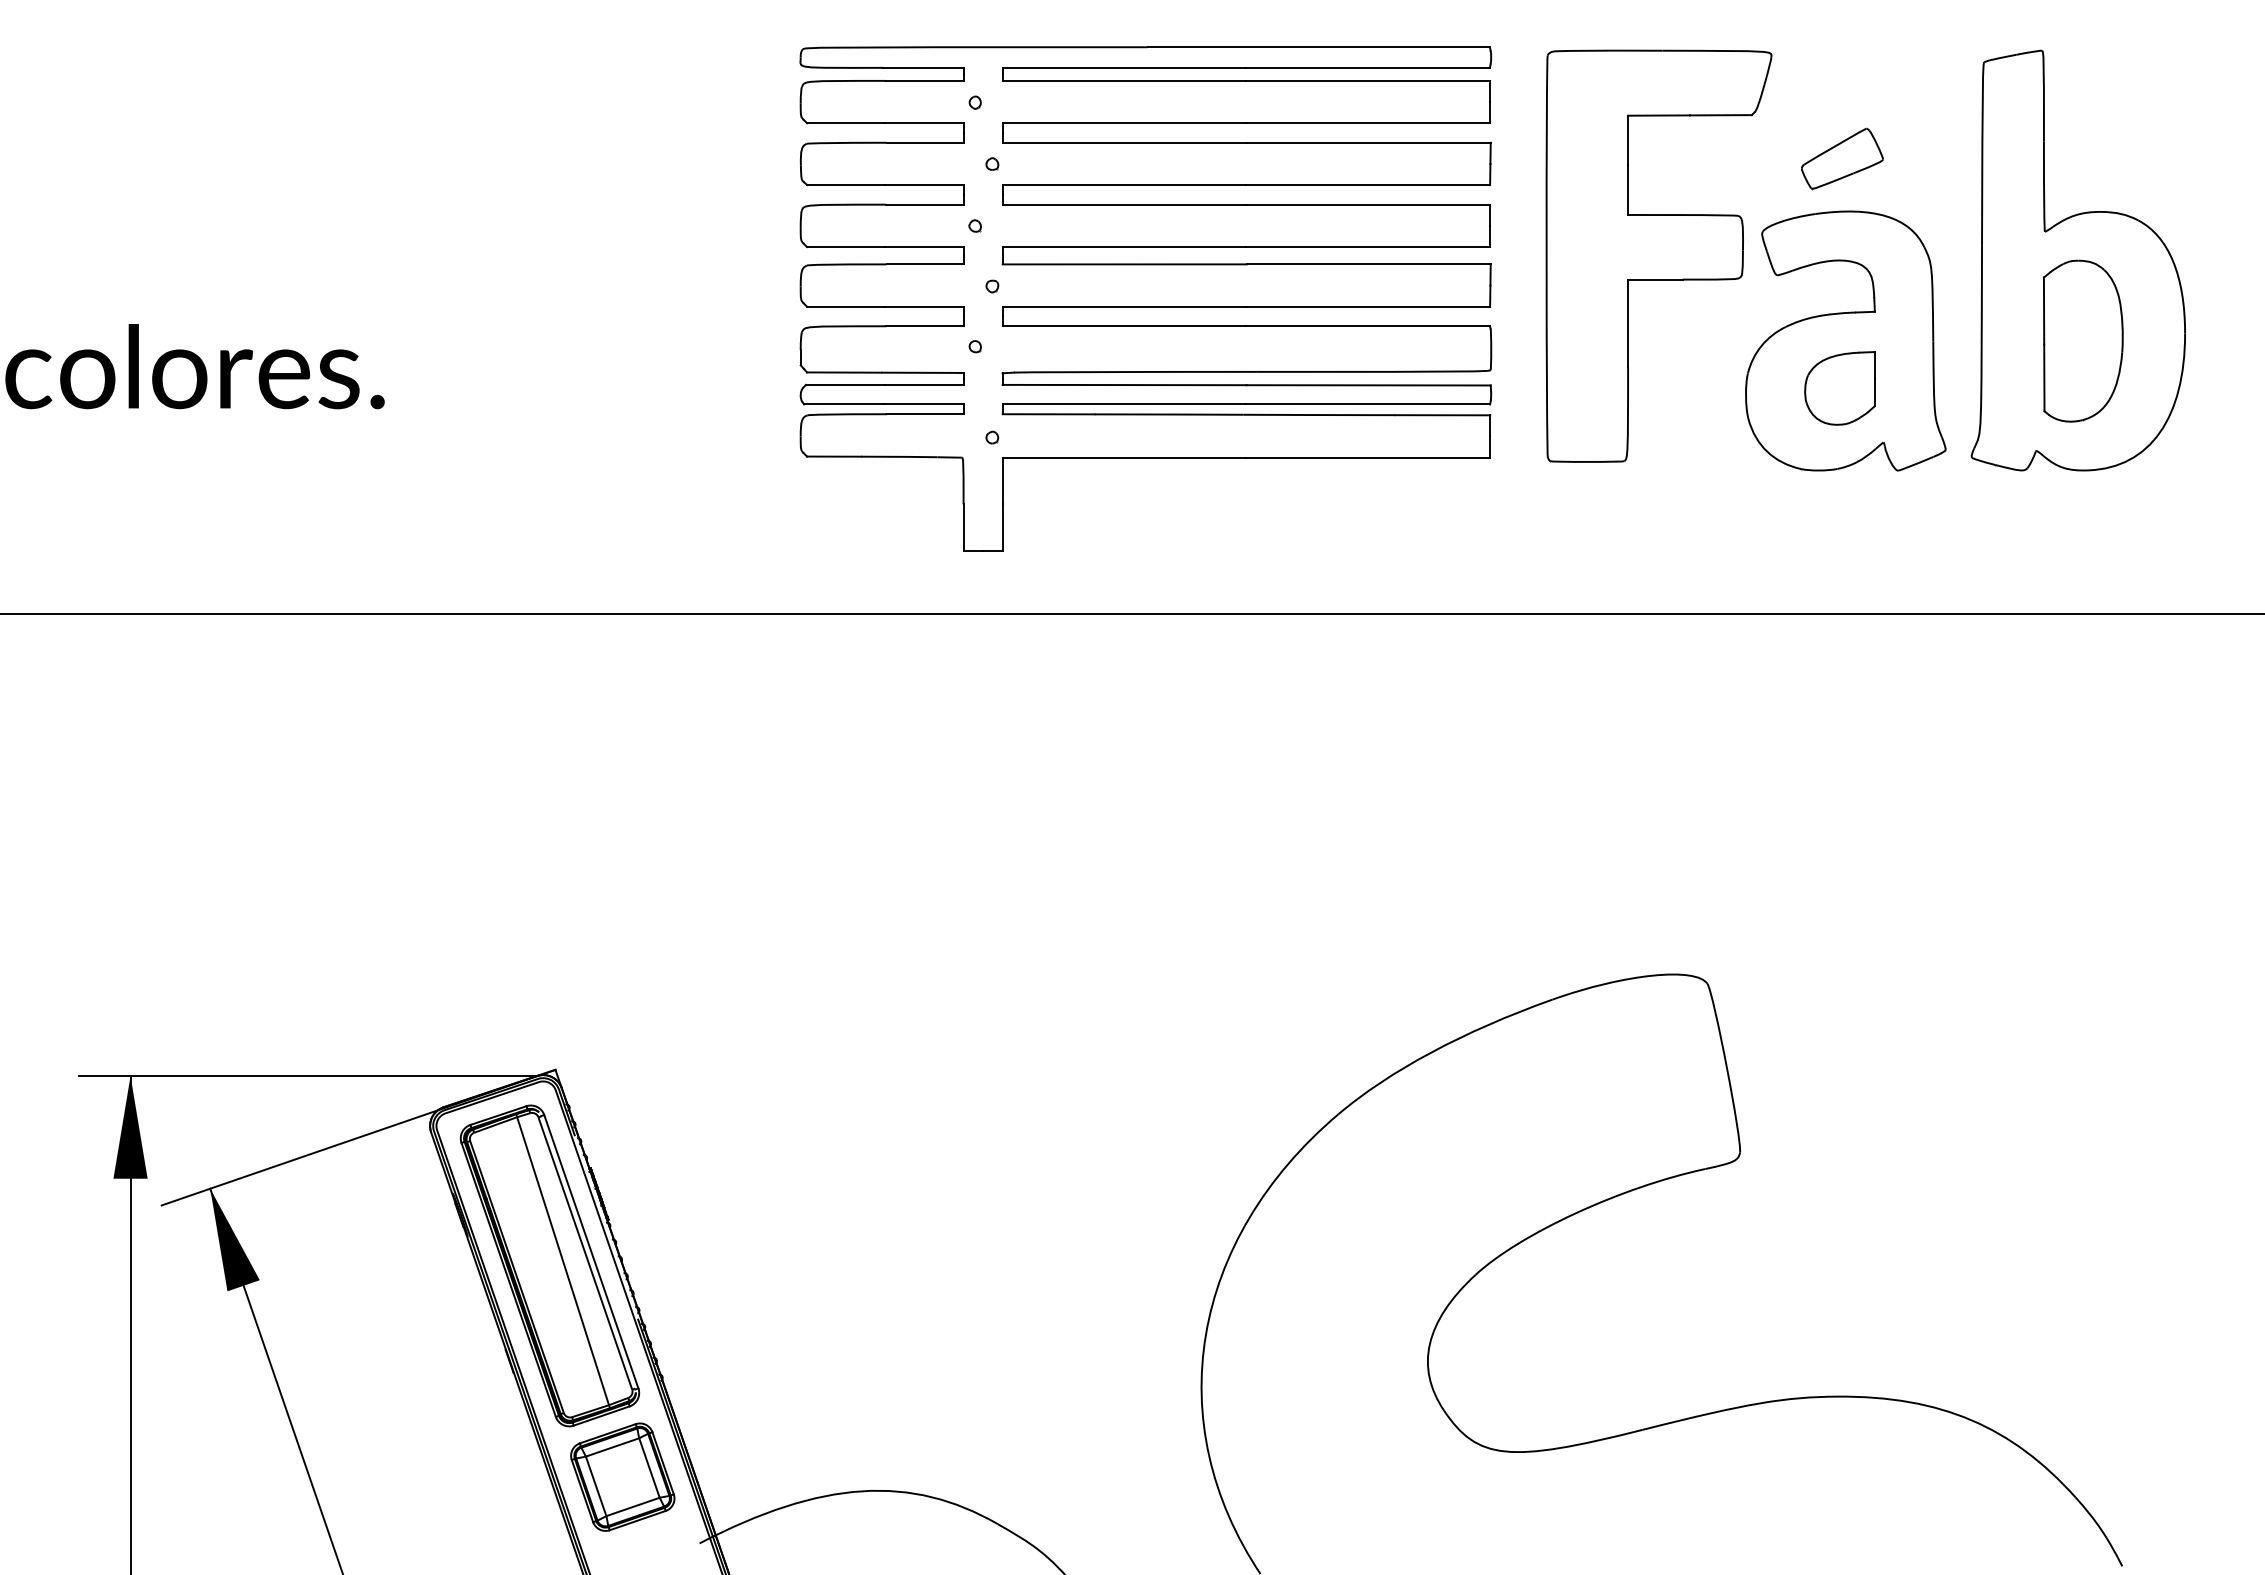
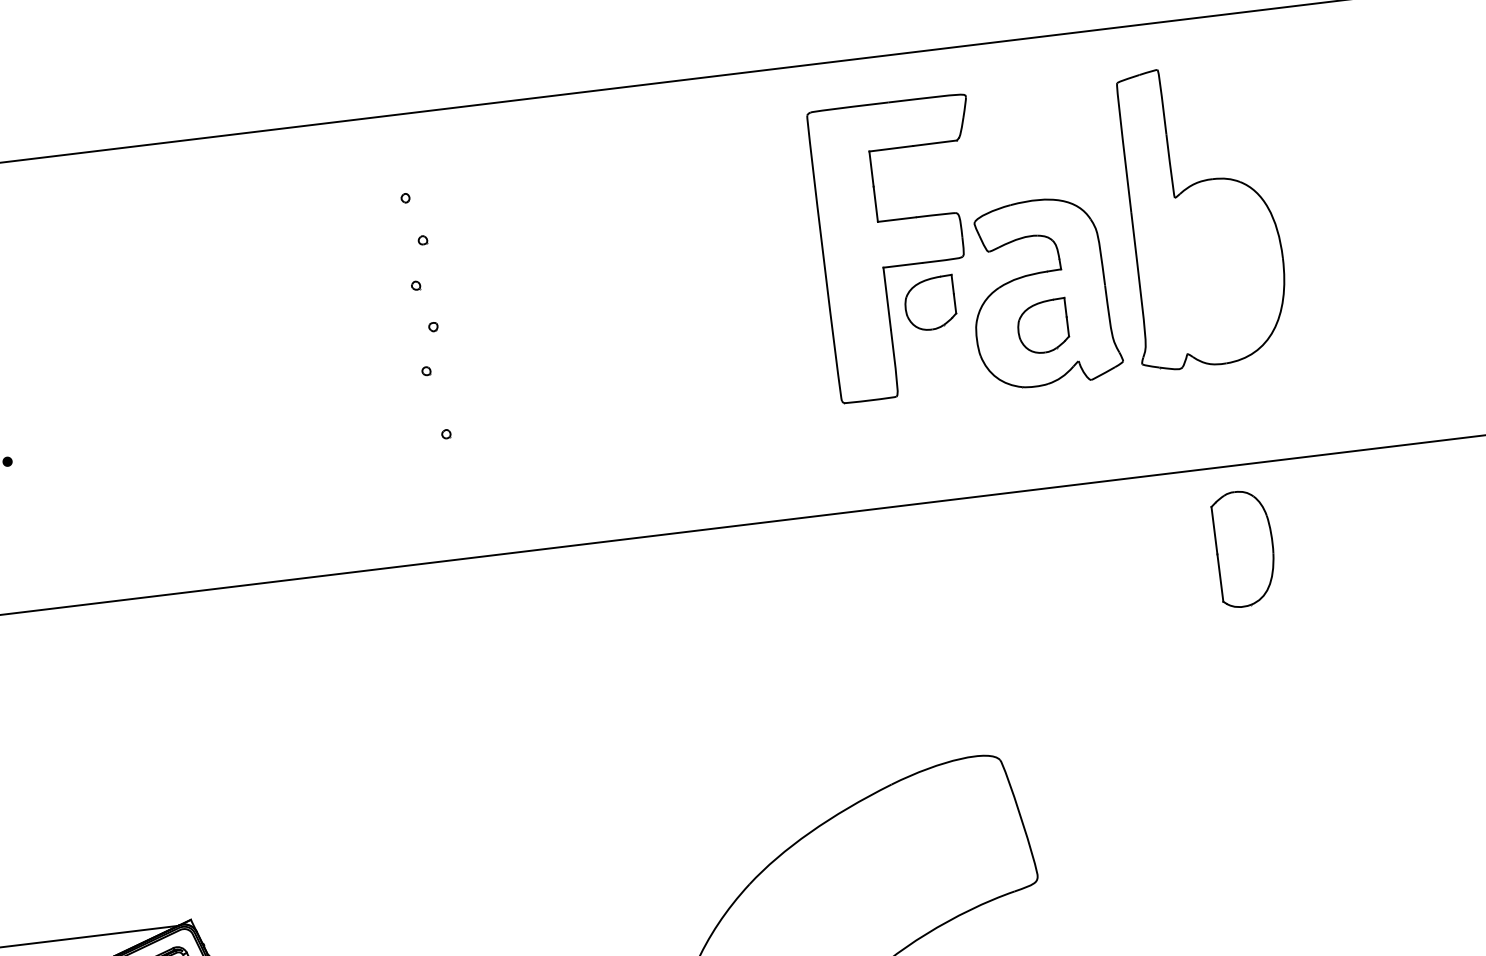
part: (1842, 159) -> (1025, 164), removed
part: (1145, 298) -> (542, 322), removed
part: (1686, 337) -> (929, 303), added
part: (2082, 340) -> (1244, 548), moved

